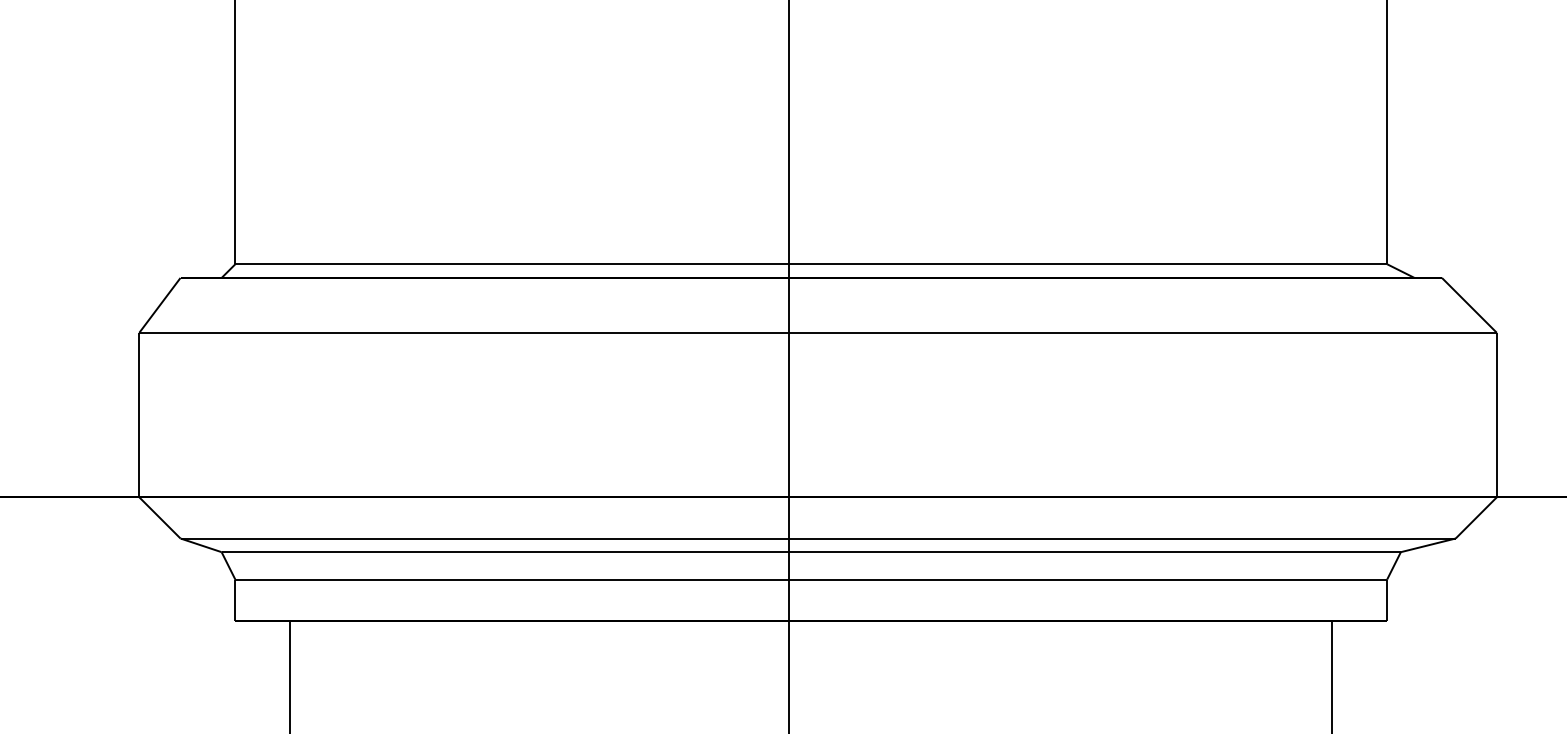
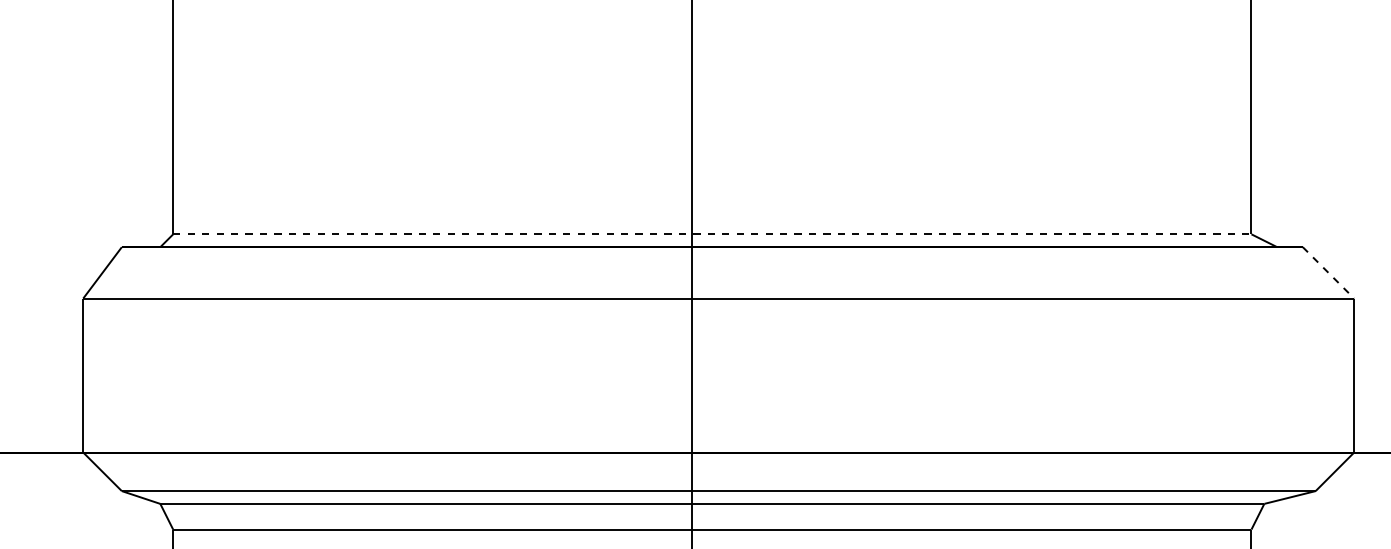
line: (811, 264) -> (712, 234), solid -> dashed
line: (1469, 305) -> (1328, 272), solid -> dashed

